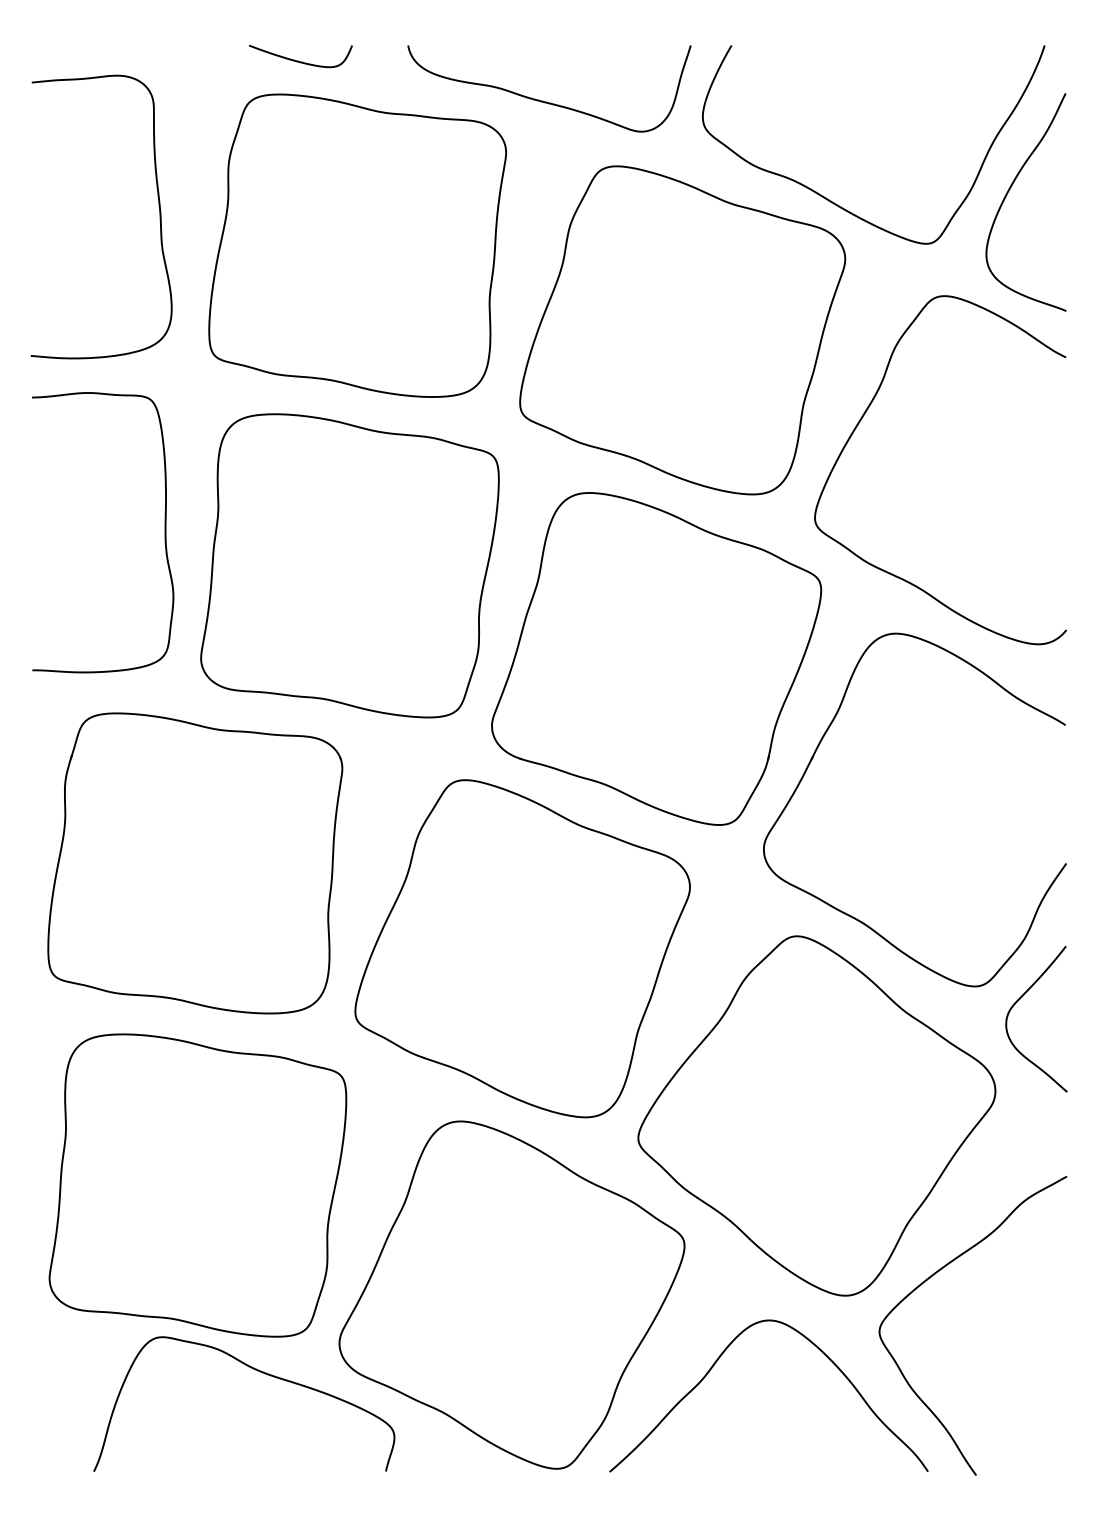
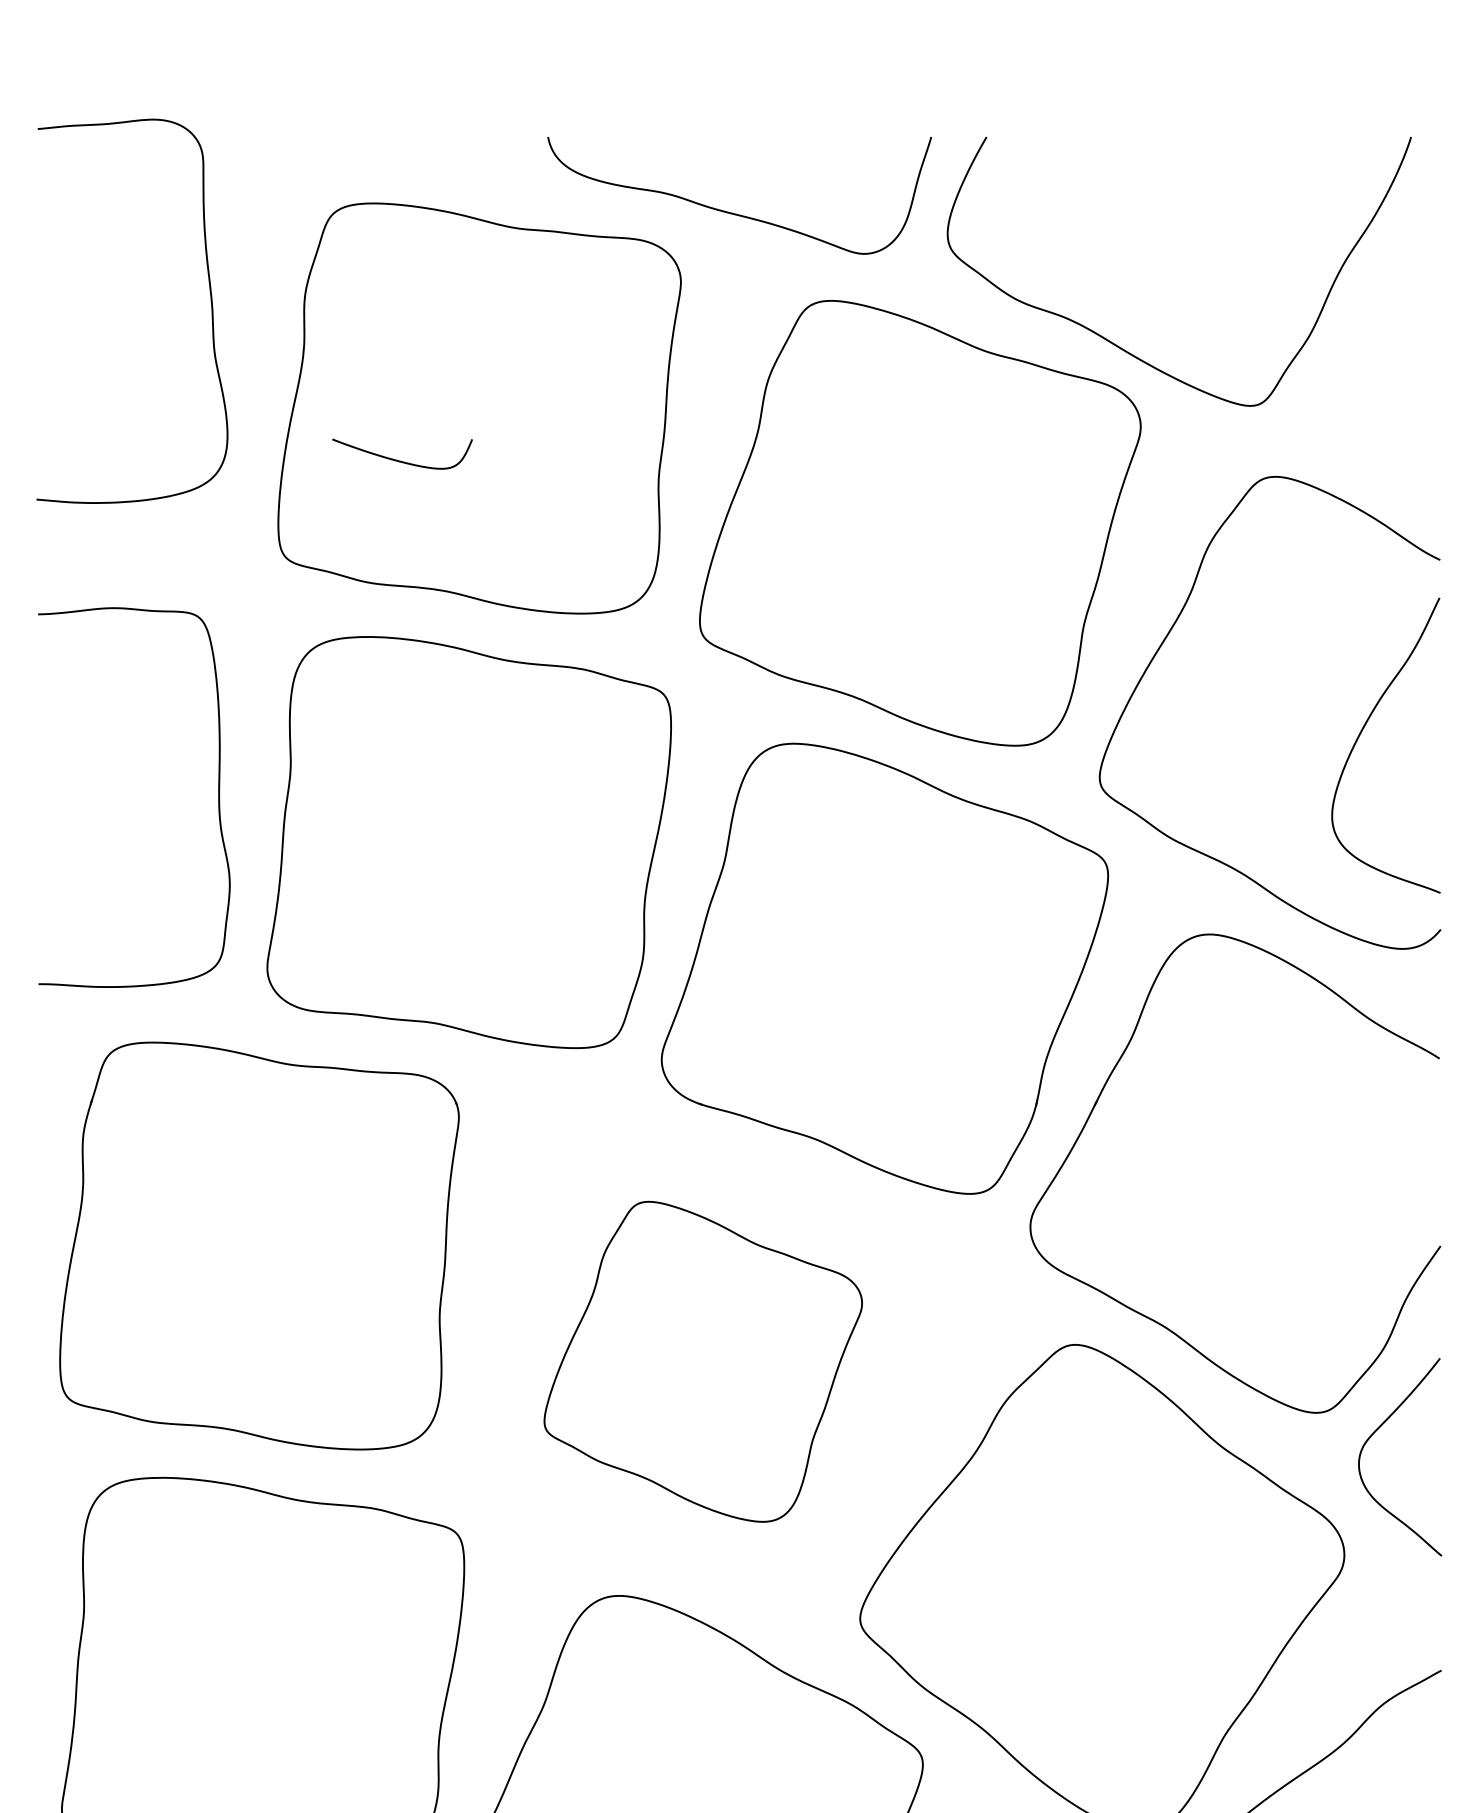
curve: (298, 60) -> (399, 459), moved
curve: (1008, 193) -> (1362, 733), moved
curve: (158, 206) -> (209, 296), moved
part: (522, 948) -> (703, 1361), size x0.7

